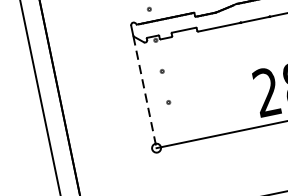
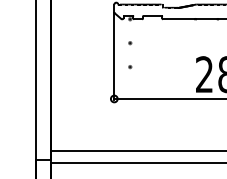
line: (145, 92) -> (114, 56), dashed -> solid

